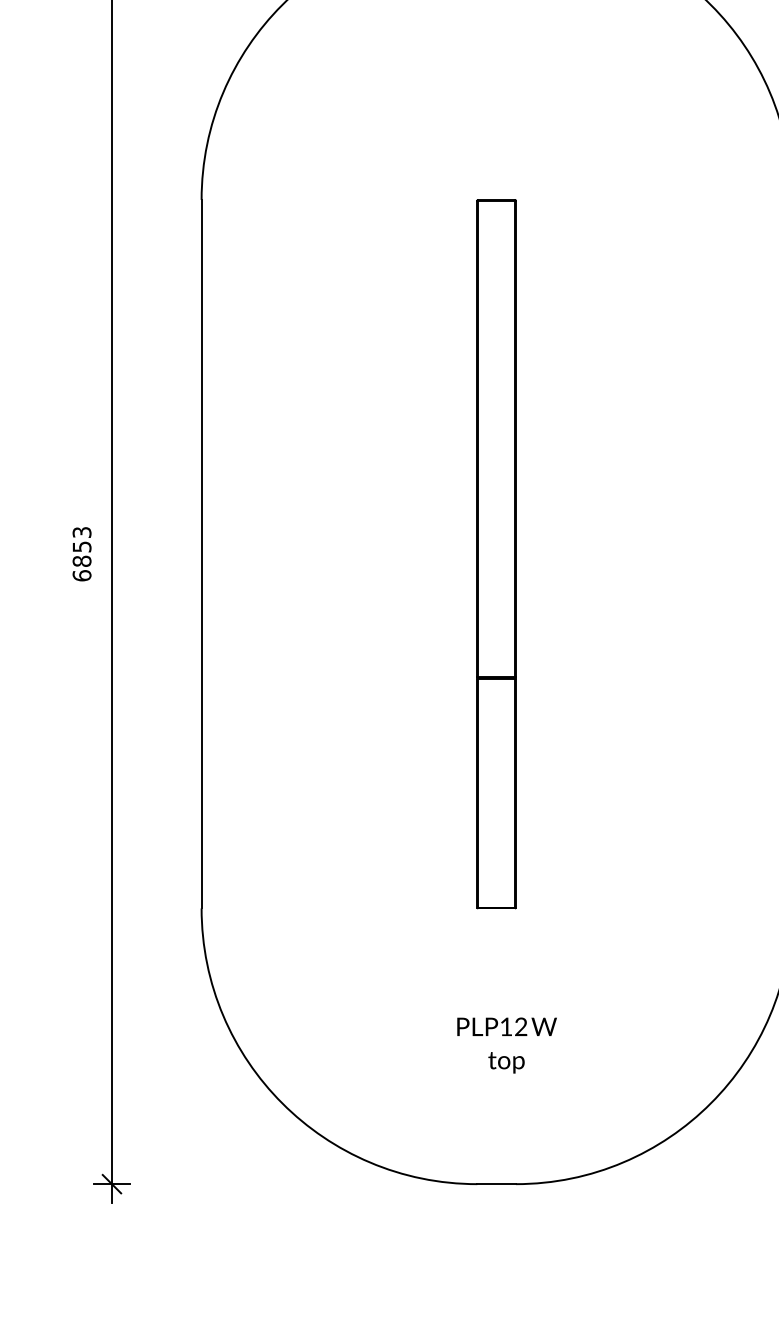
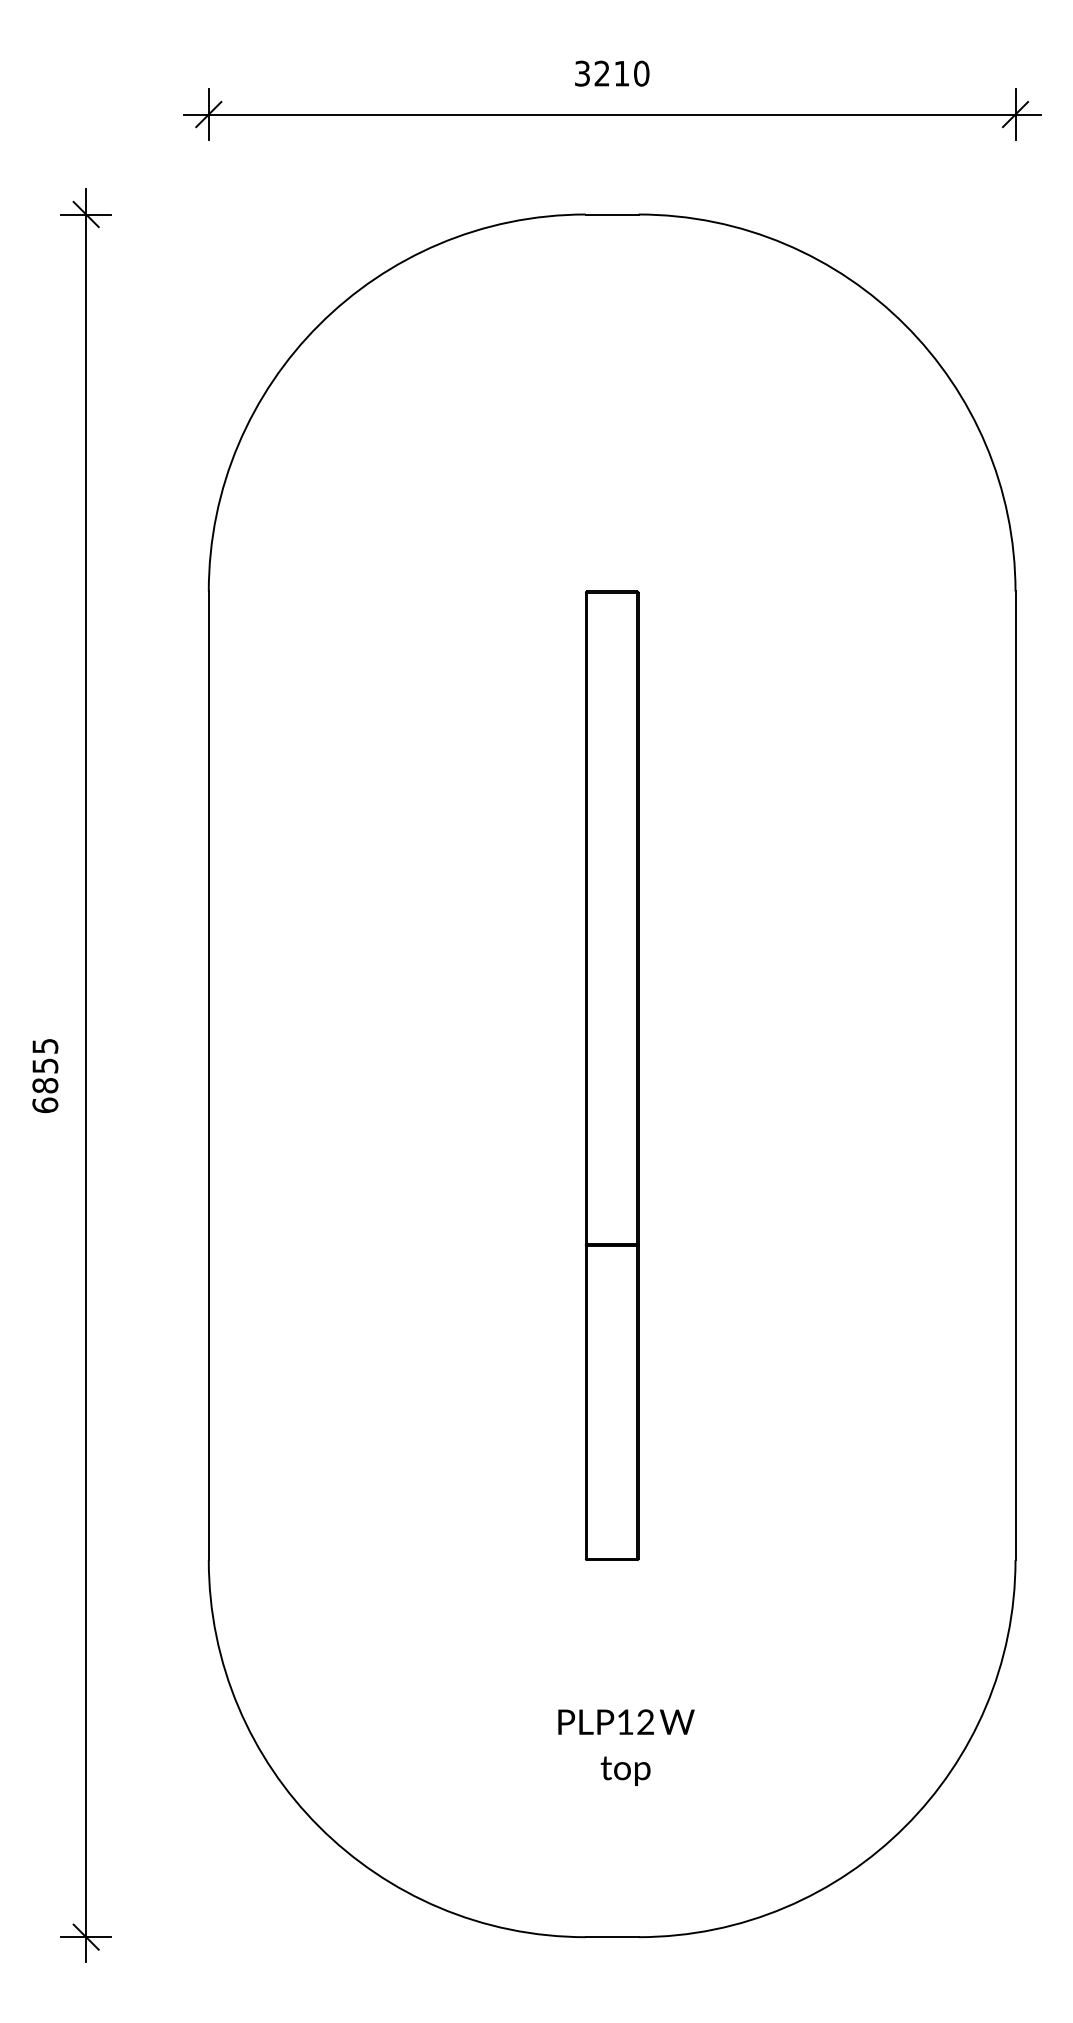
text: (81, 531) -> (44, 1045), 6853 -> 6855

